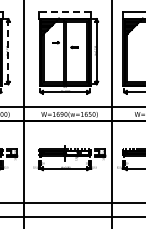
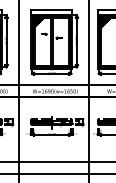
line: (65, 11) -> (52, 9), dashed -> solid
line: (8, 51) -> (6, 41), dashed -> solid

